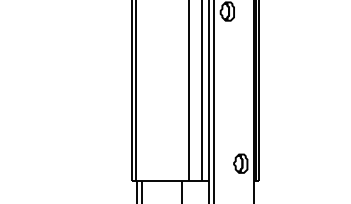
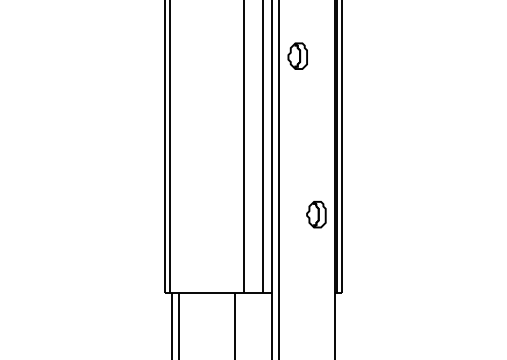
part: (240, 163) -> (316, 214), moved

